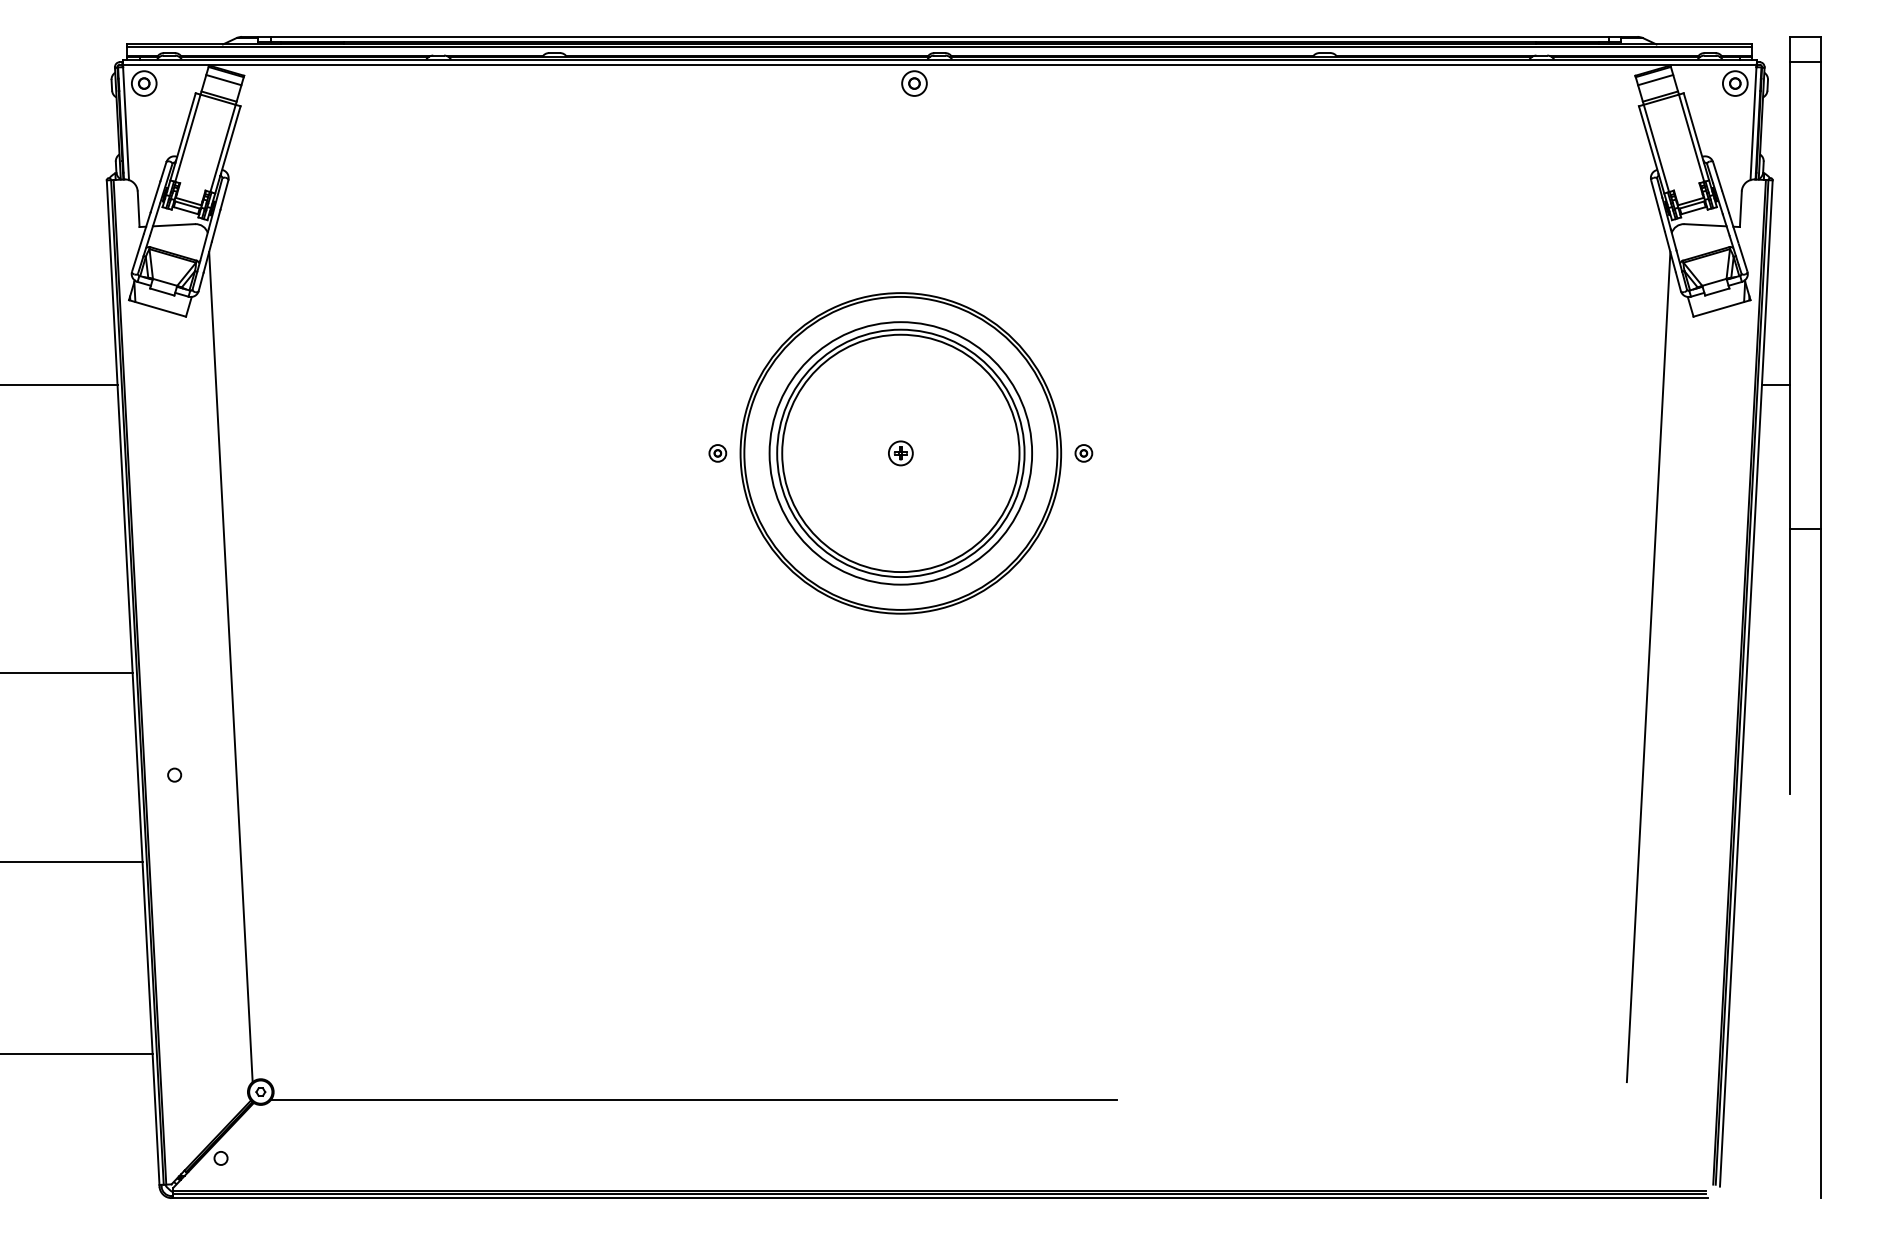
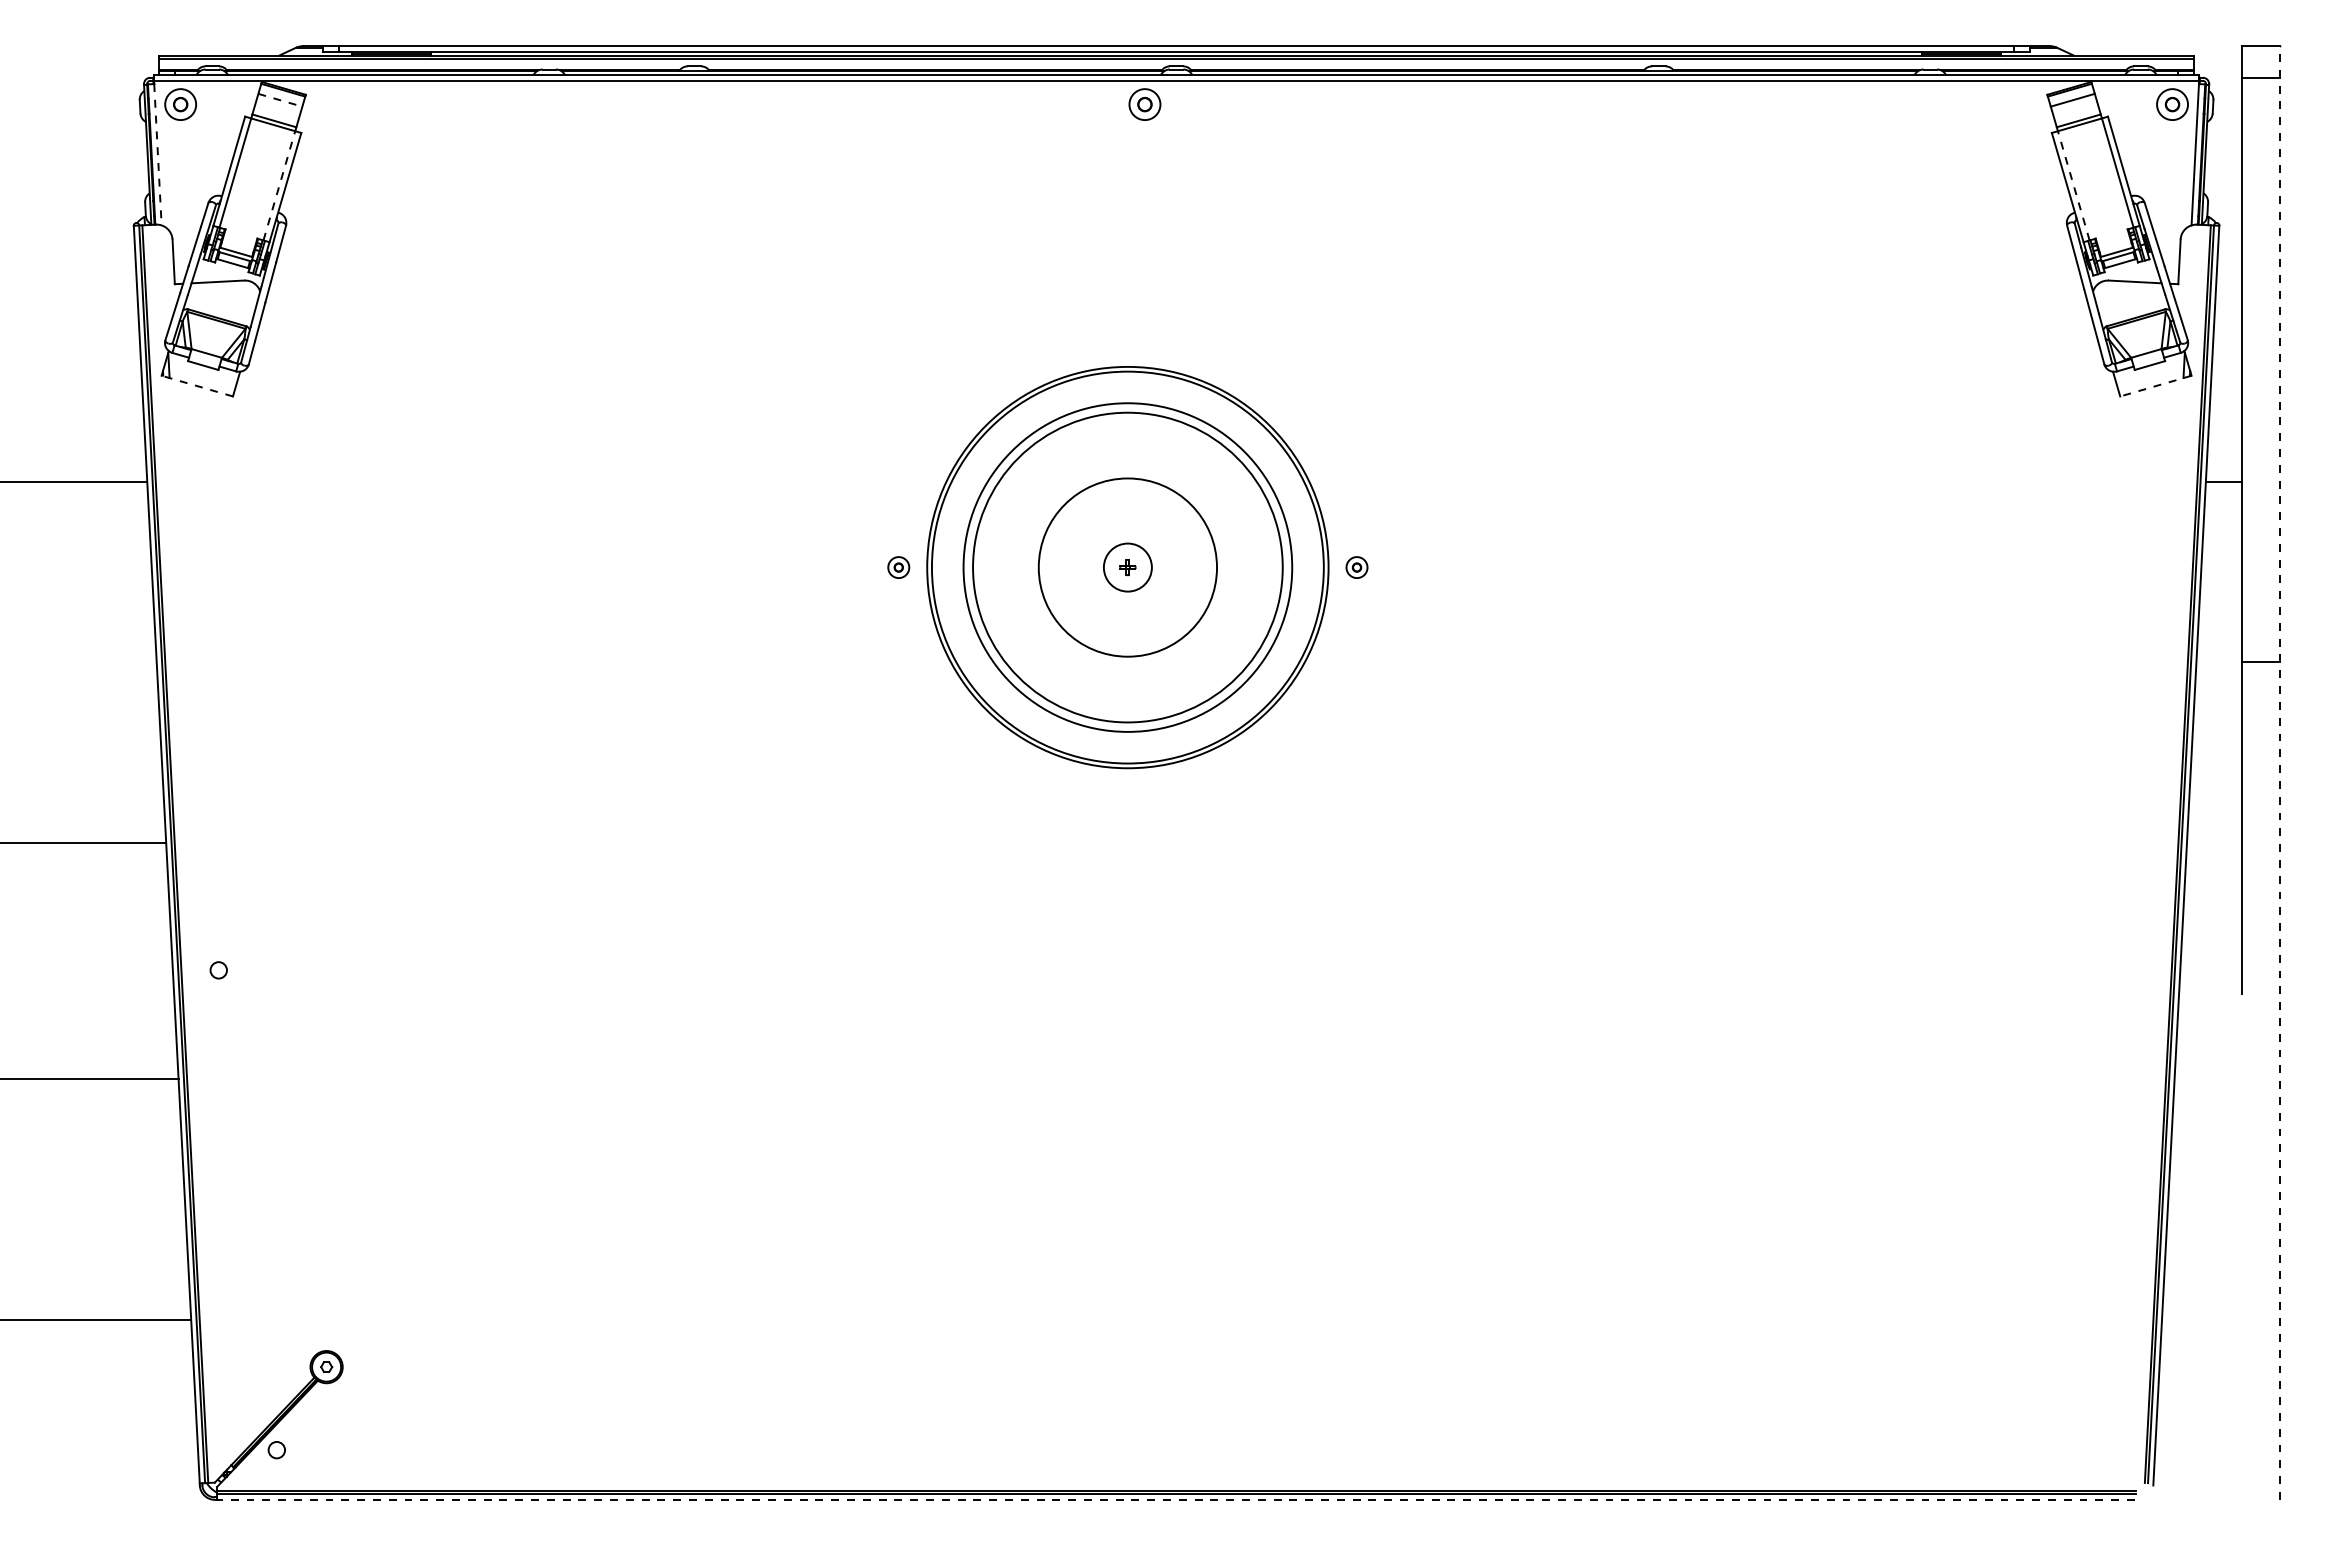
line: (223, 80) -> (280, 100), solid -> dashed
line: (125, 123) -> (157, 154), solid -> dashed
line: (223, 148) -> (279, 185), solid -> dashed
line: (1656, 148) -> (2073, 185), solid -> dashed
line: (156, 307) -> (196, 385), solid -> dashed
line: (1721, 308) -> (2155, 386), solid -> dashed
circle: (900, 453) -> (1127, 567), size x0.6
circle: (900, 453) -> (1127, 567), size x1.6
line: (1820, 617) -> (2279, 773), solid -> dashed
line: (230, 666) -> (288, 834), removed
line: (1648, 666) -> (2063, 834), removed
line: (693, 1099) -> (868, 1376), removed
line: (939, 1197) -> (1176, 1499), solid -> dashed

